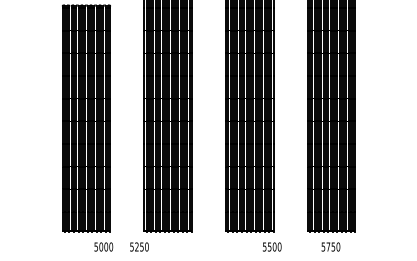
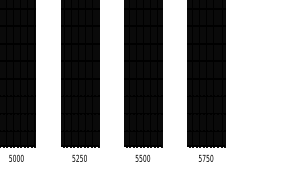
text: (103, 246) -> (16, 157), moved
text: (139, 246) -> (79, 157), moved
text: (271, 246) -> (142, 157), moved

